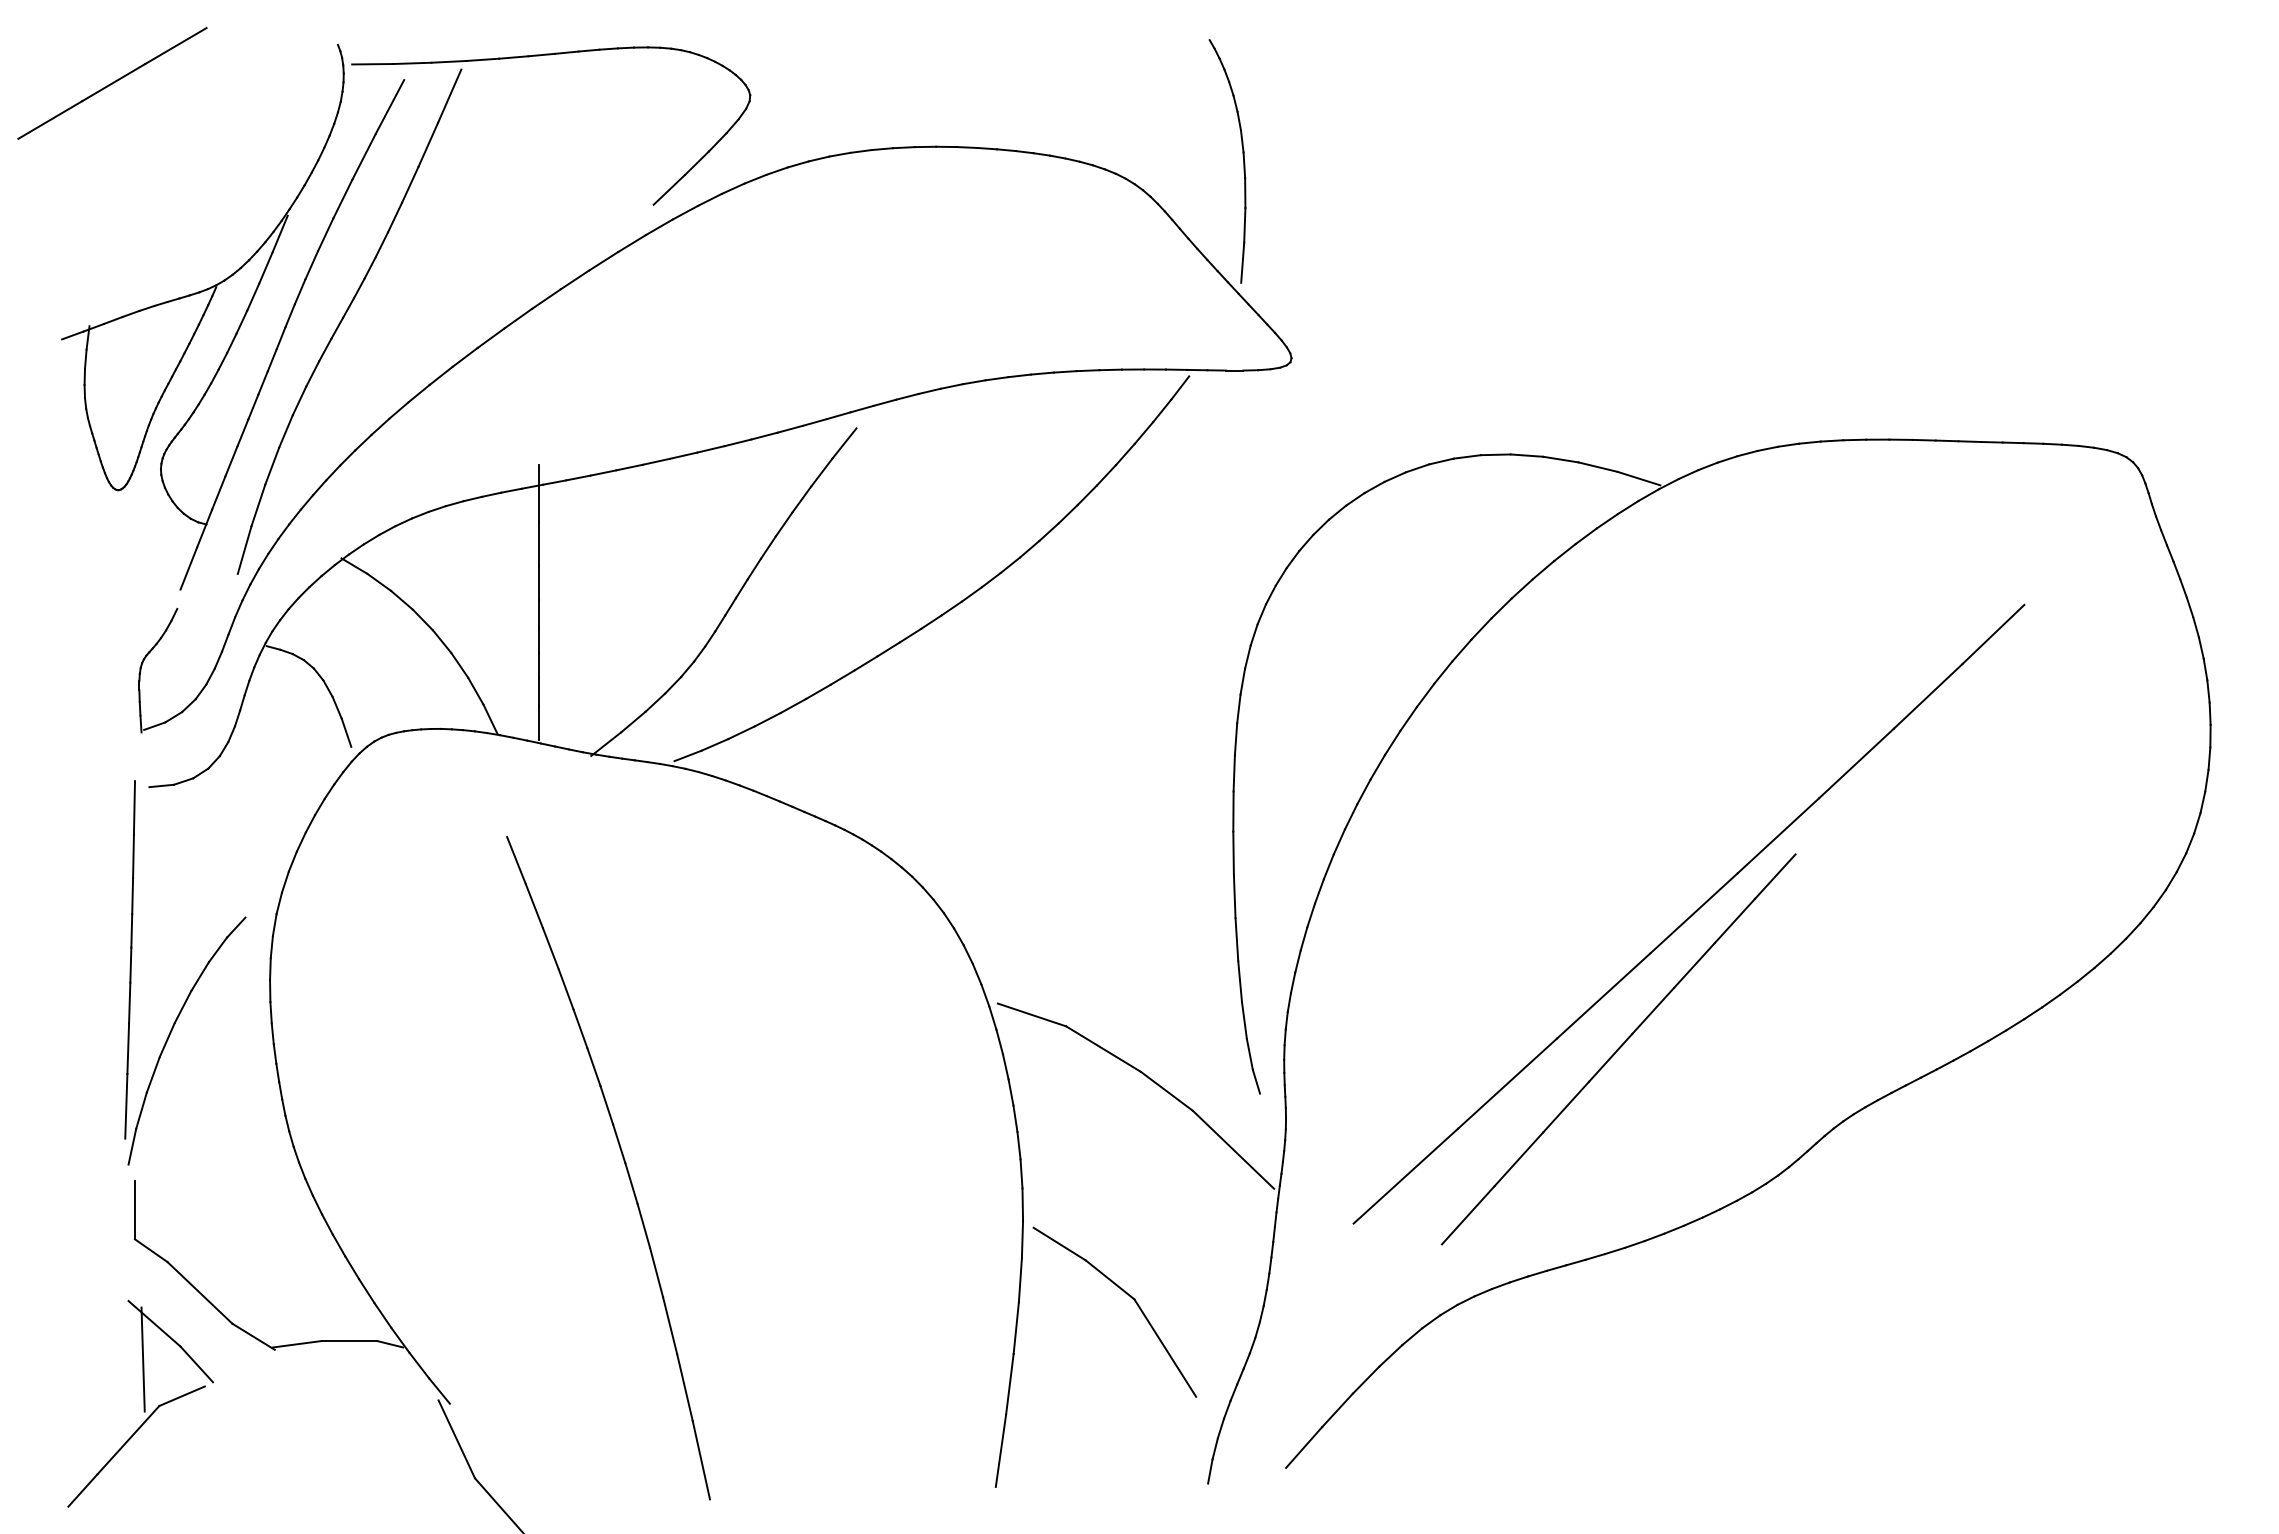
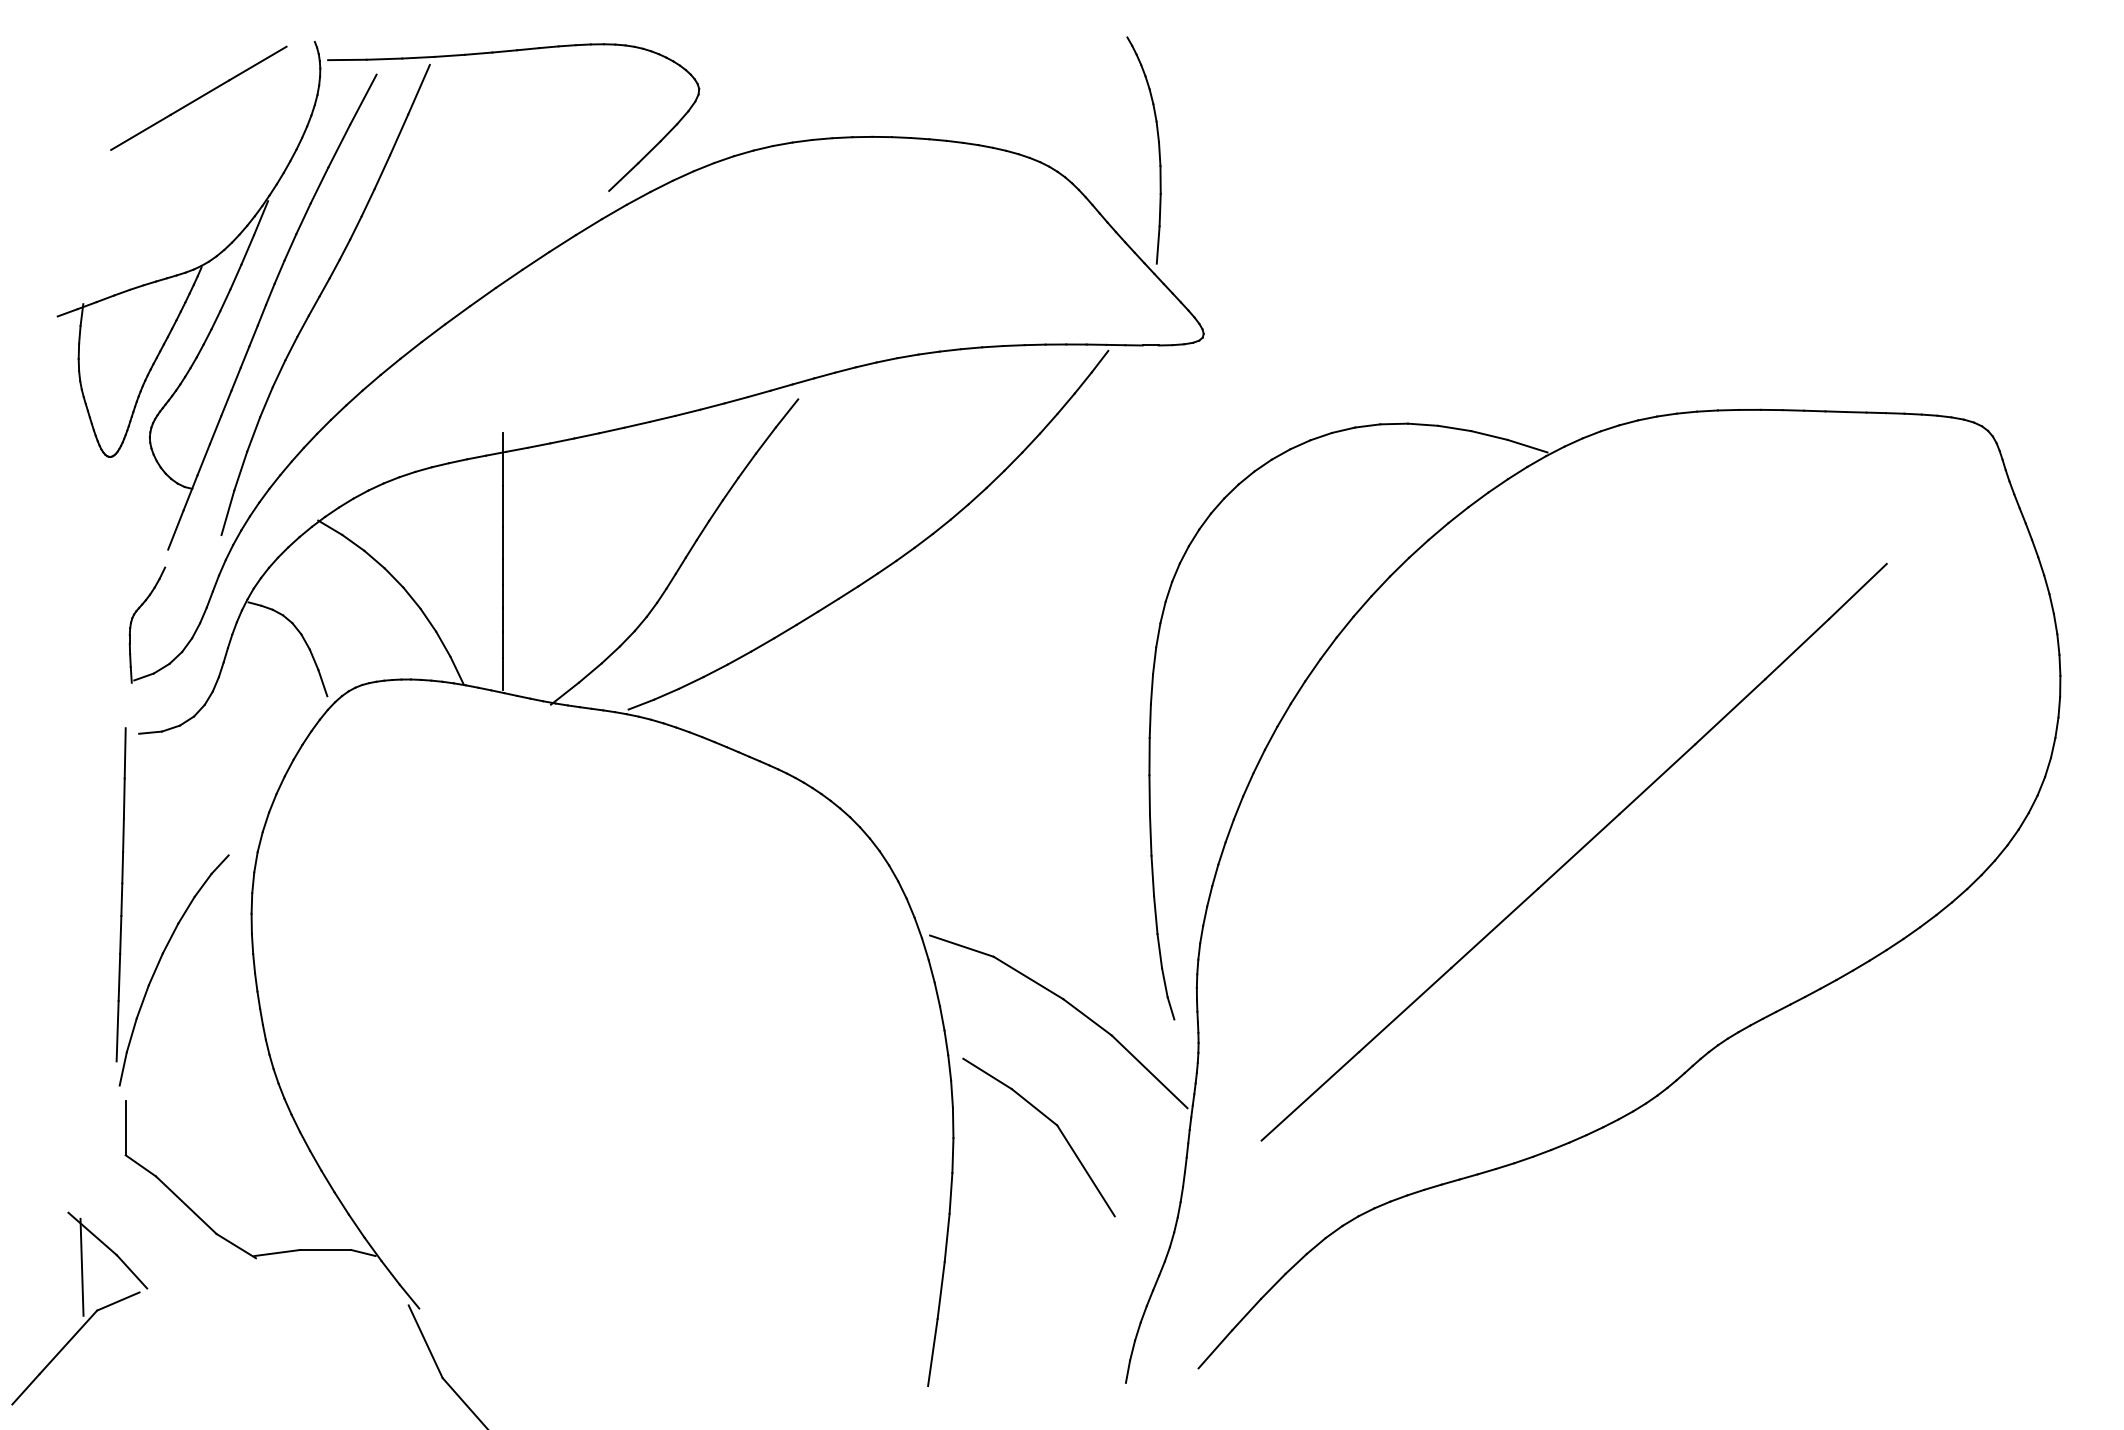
line: (112, 83) -> (198, 98), moved
line: (1618, 1049) -> (1508, 978), removed
part: (624, 1164) -> (581, 1085), removed
part: (1126, 1294) -> (1049, 1120), moved
part: (140, 1403) -> (79, 1308), moved

